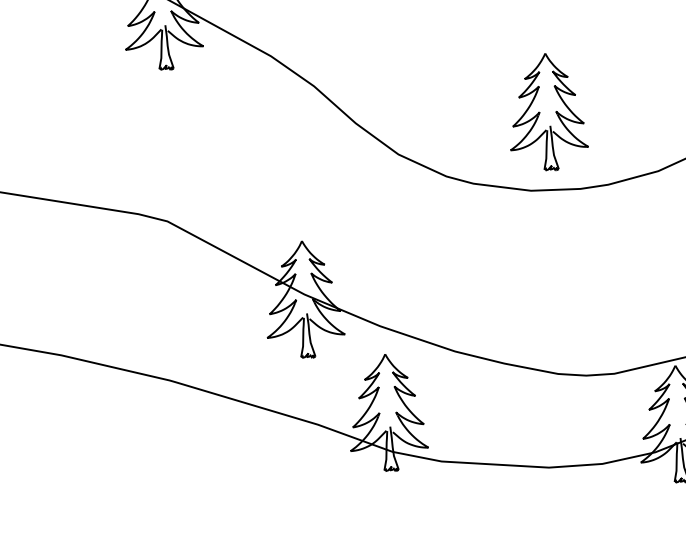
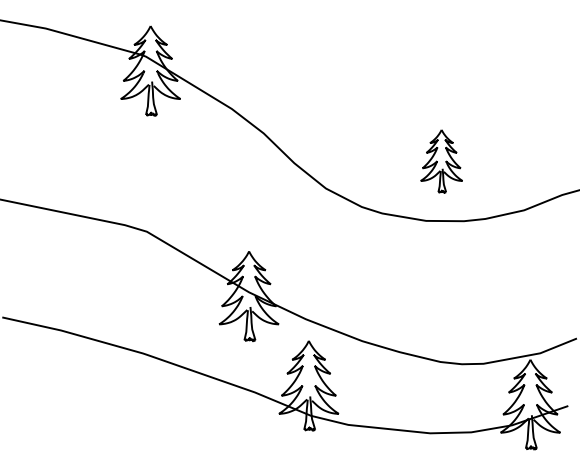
part: (547, 112) -> (441, 161), size x0.7

